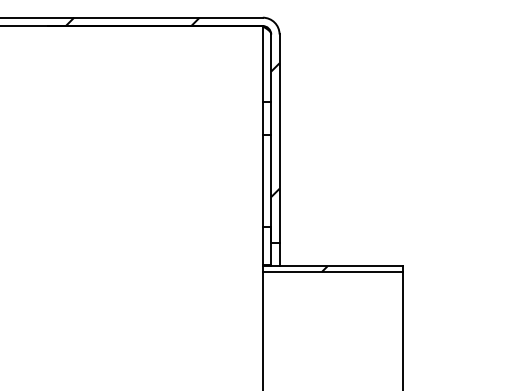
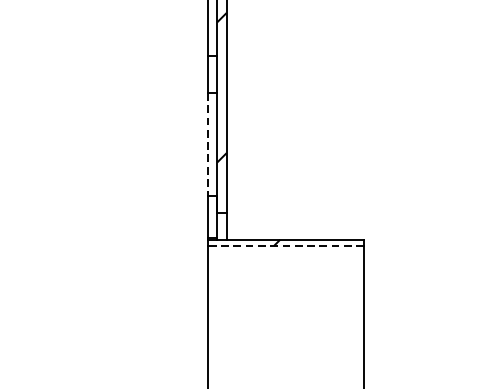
line: (262, 181) -> (207, 144), solid -> dashed
line: (332, 272) -> (285, 246), solid -> dashed

